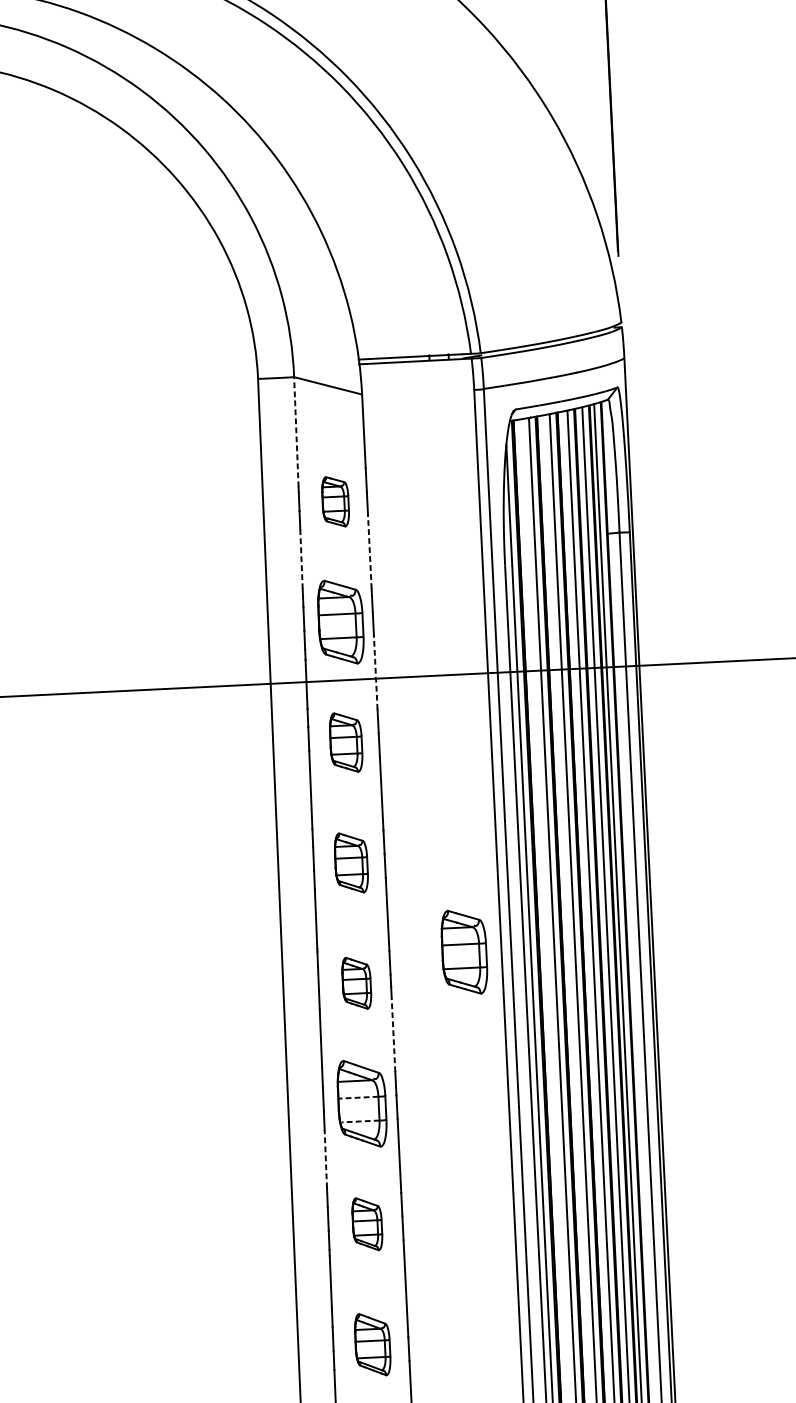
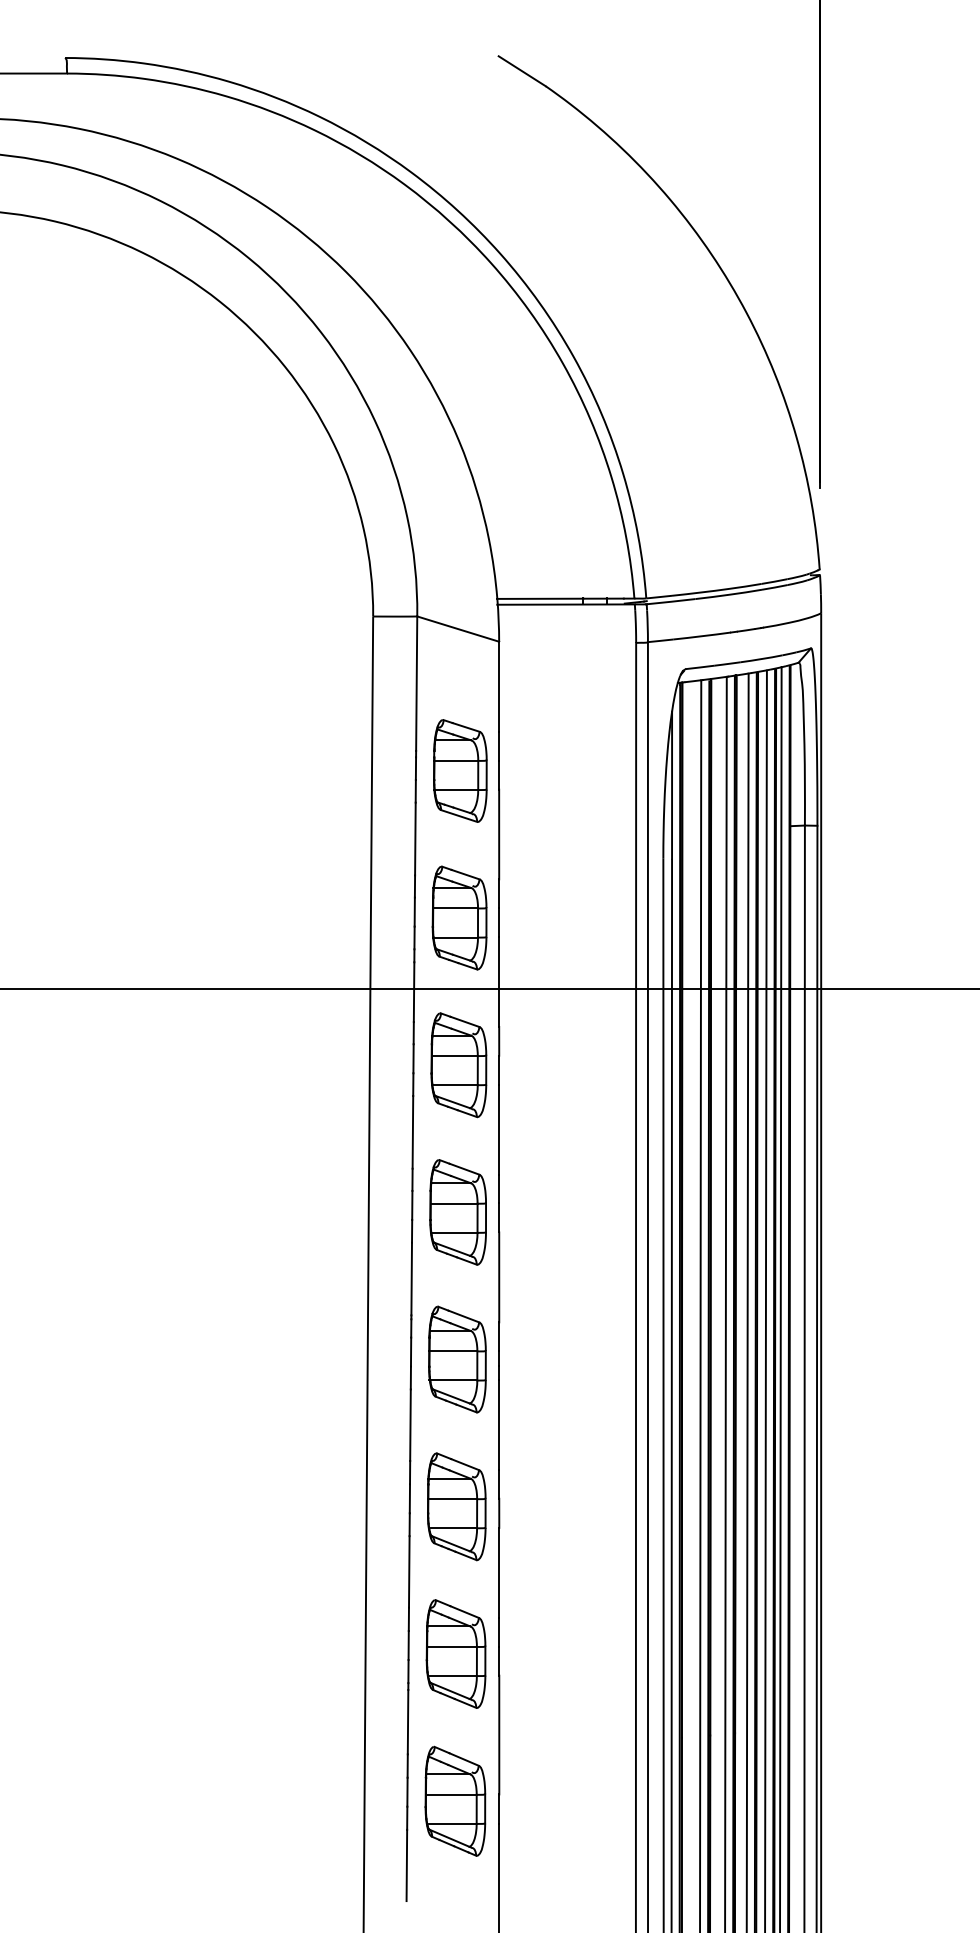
line: (296, 432) -> (416, 683), dashed -> solid
part: (335, 501) -> (460, 770), size x1.67
line: (370, 552) -> (499, 834), dashed -> solid
line: (301, 558) -> (415, 838), dashed -> solid
line: (376, 673) -> (499, 982), dashed -> solid
part: (345, 742) -> (458, 1065), size x1.43
part: (350, 863) -> (457, 1212), size x1.43
part: (464, 951) -> (590, 1327), removed
part: (356, 983) -> (457, 1359), size x1.67
line: (393, 1035) -> (499, 1425), dashed -> solid
line: (358, 1097) -> (452, 1499), dashed -> solid
line: (361, 1121) -> (454, 1528), dashed -> solid
line: (325, 1158) -> (409, 1571), dashed -> solid
part: (366, 1223) -> (455, 1653), size x1.67
part: (372, 1344) -> (455, 1800), size x1.43

